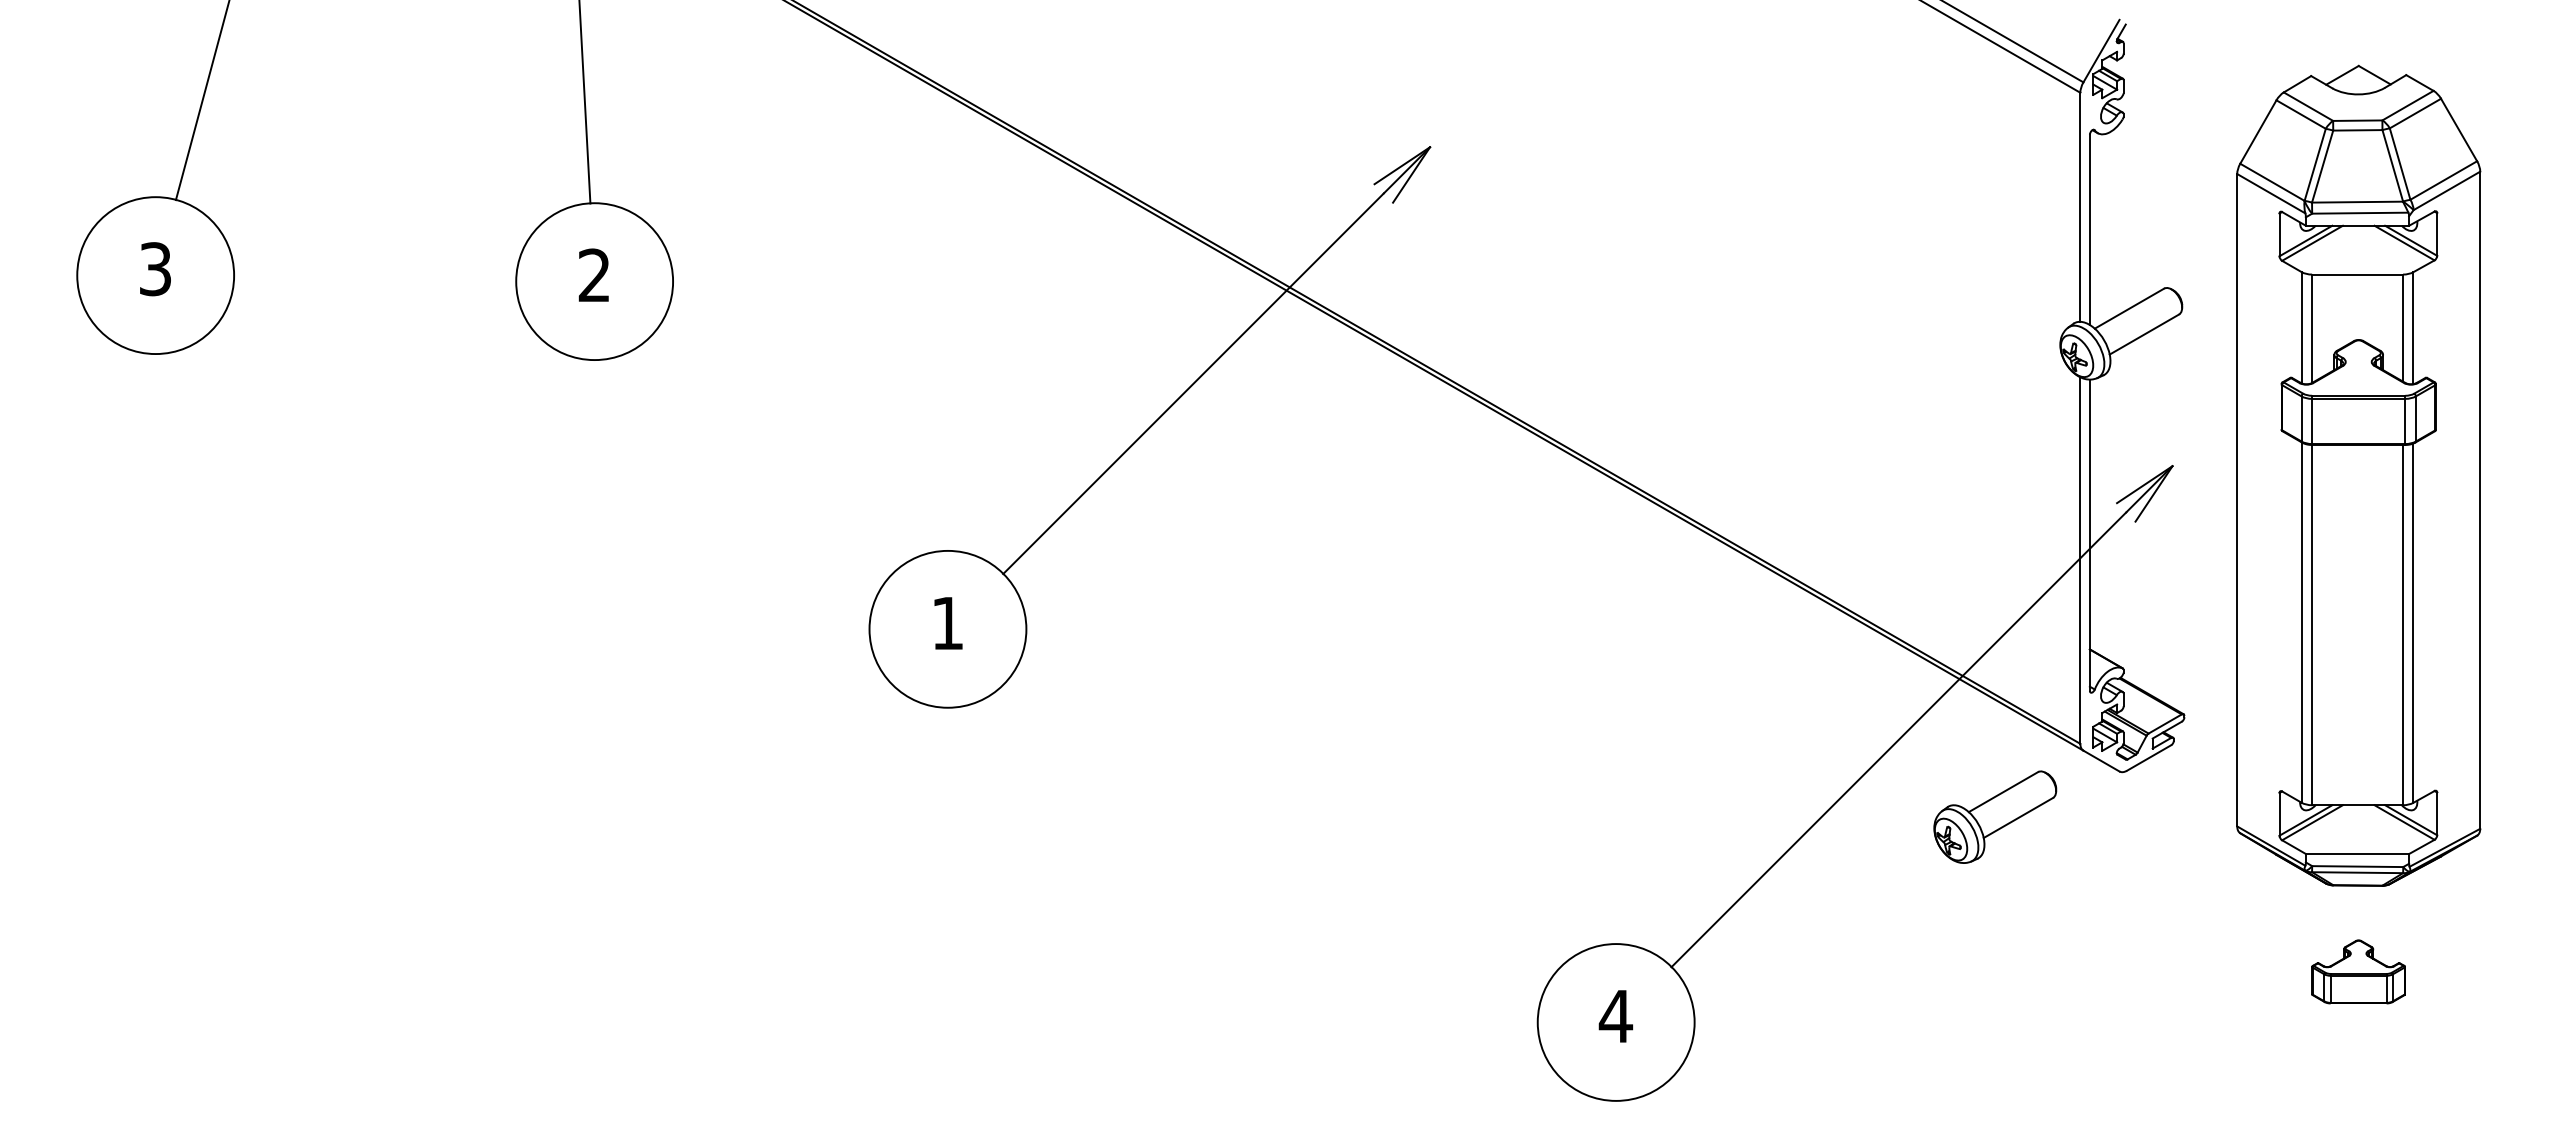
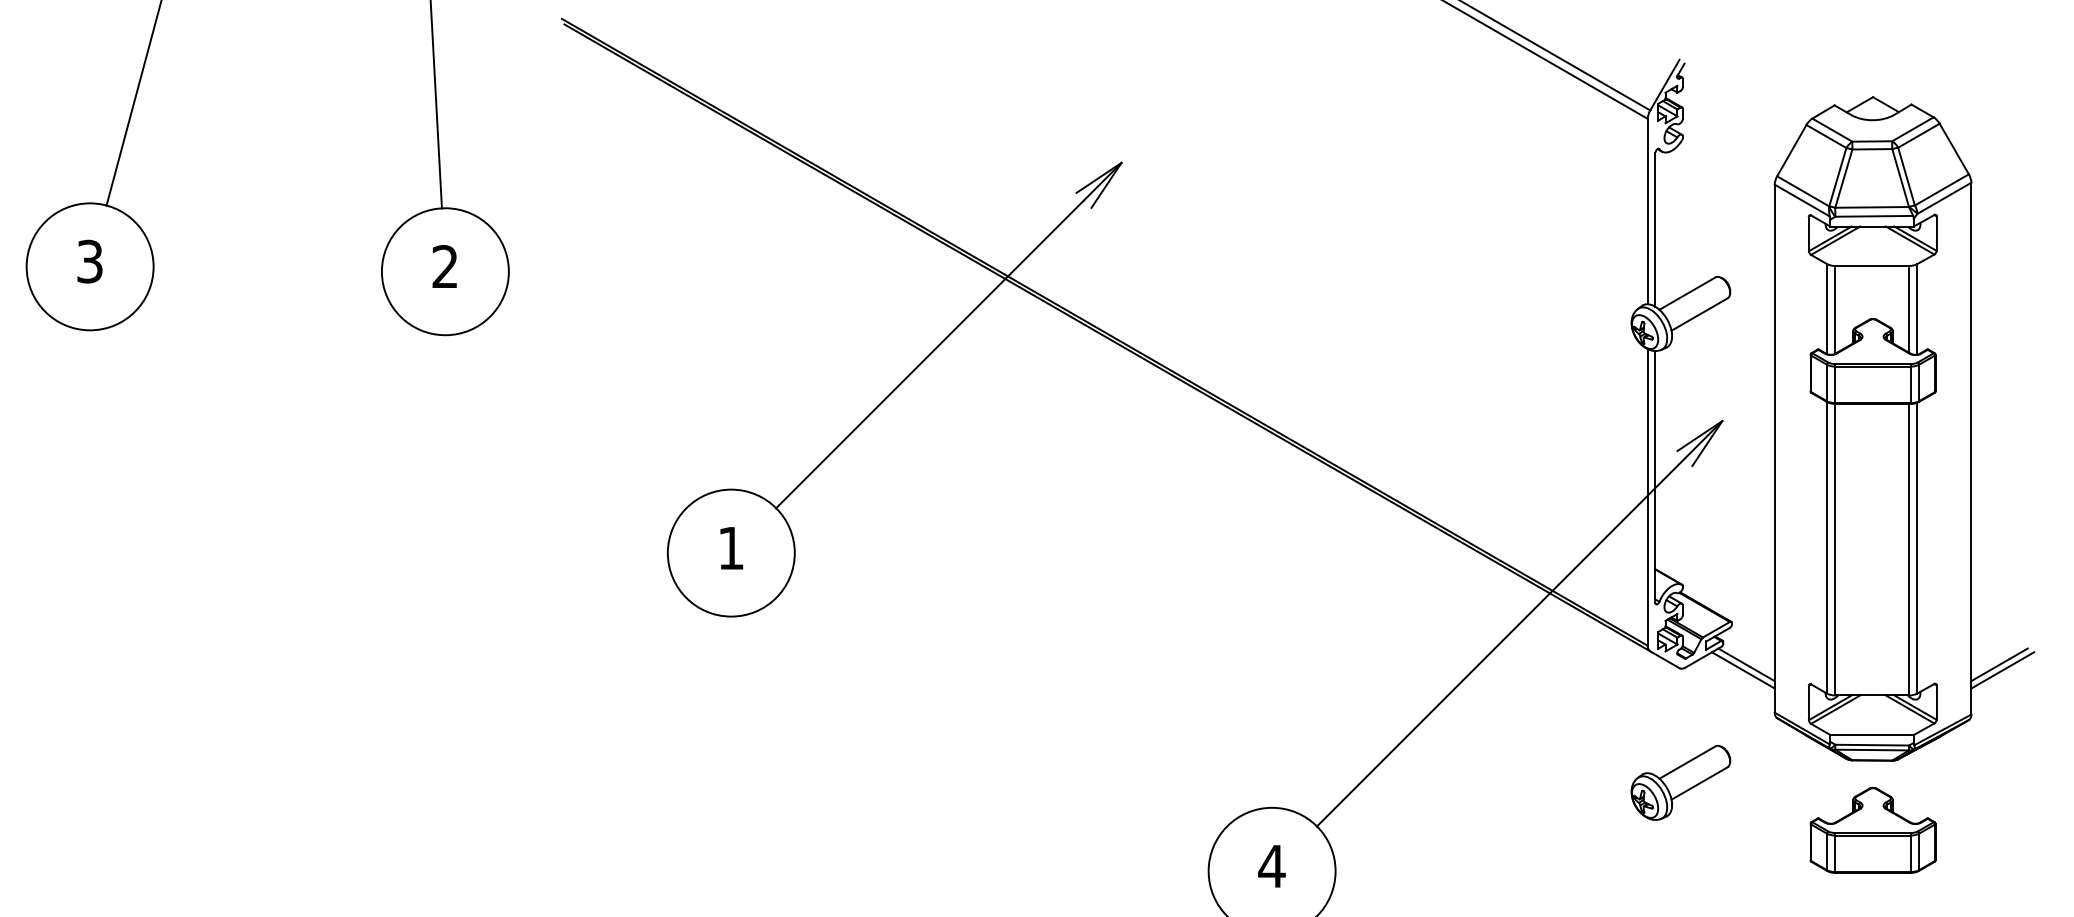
line: (2202, 767) -> (1746, 664), added
line: (2514, 767) -> (1999, 664), added
line: (2198, 773) -> (1743, 669), added
line: (2518, 773) -> (2002, 669), added
part: (1995, 816) -> (1681, 782), moved
part: (2358, 971) -> (1872, 830), size x1.67

